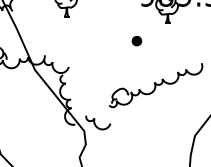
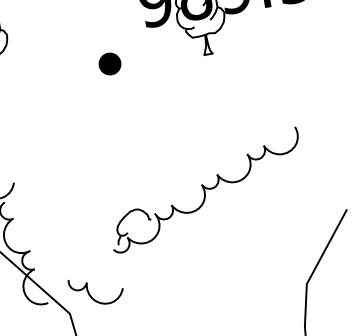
part: (136, 41) -> (109, 64), moved

